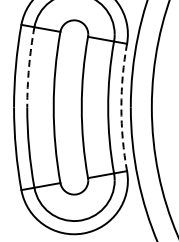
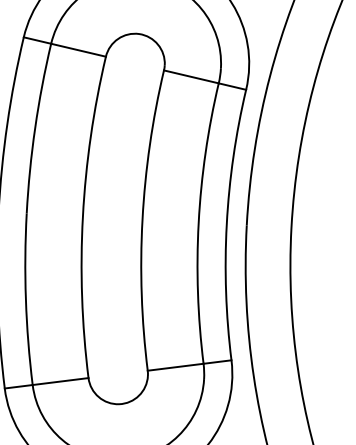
arc: (29, 67) -> (36, 128), dashed -> solid
arc: (121, 107) -> (226, 224), dashed -> solid

